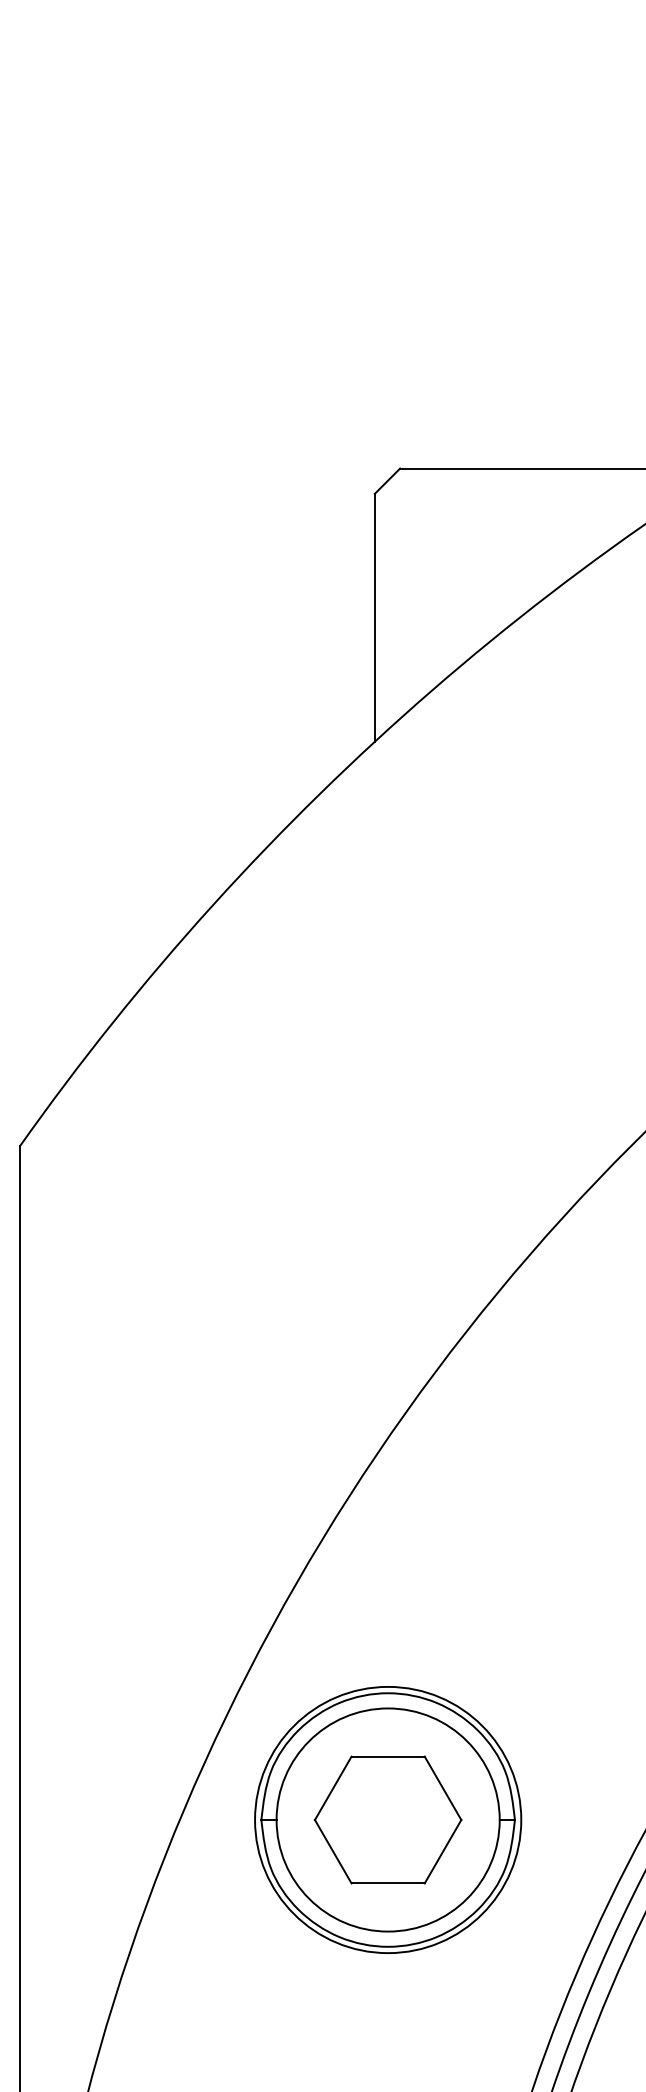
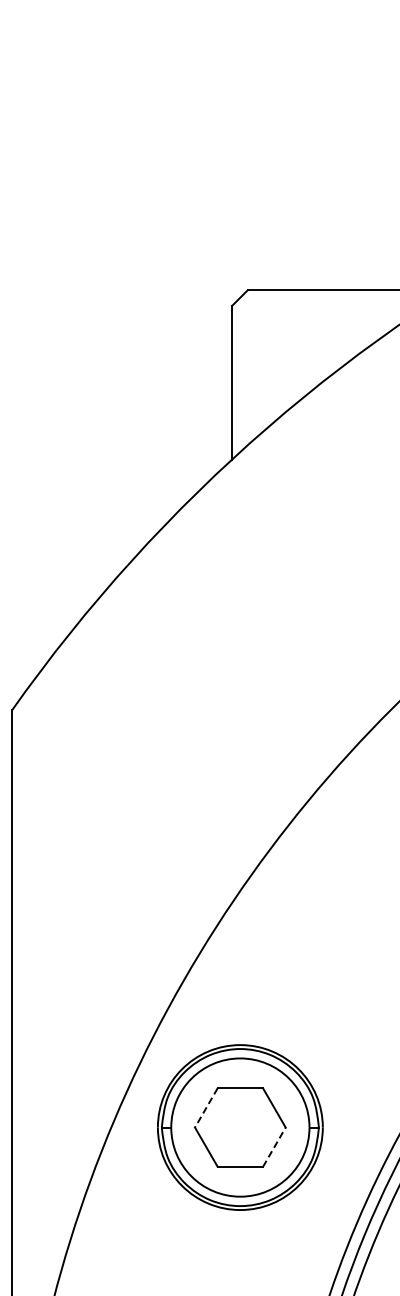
line: (333, 1787) -> (206, 1107), solid -> dashed
line: (443, 1852) -> (274, 1147), solid -> dashed

